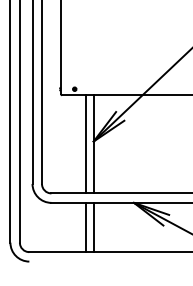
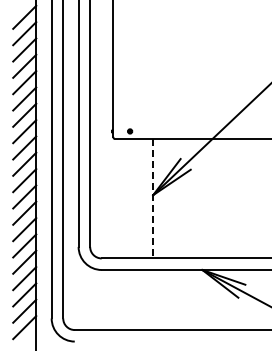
line: (85, 144) -> (143, 198), removed
line: (93, 144) -> (153, 198), solid -> dashed
line: (85, 227) -> (143, 299), removed
line: (93, 227) -> (153, 299), removed

